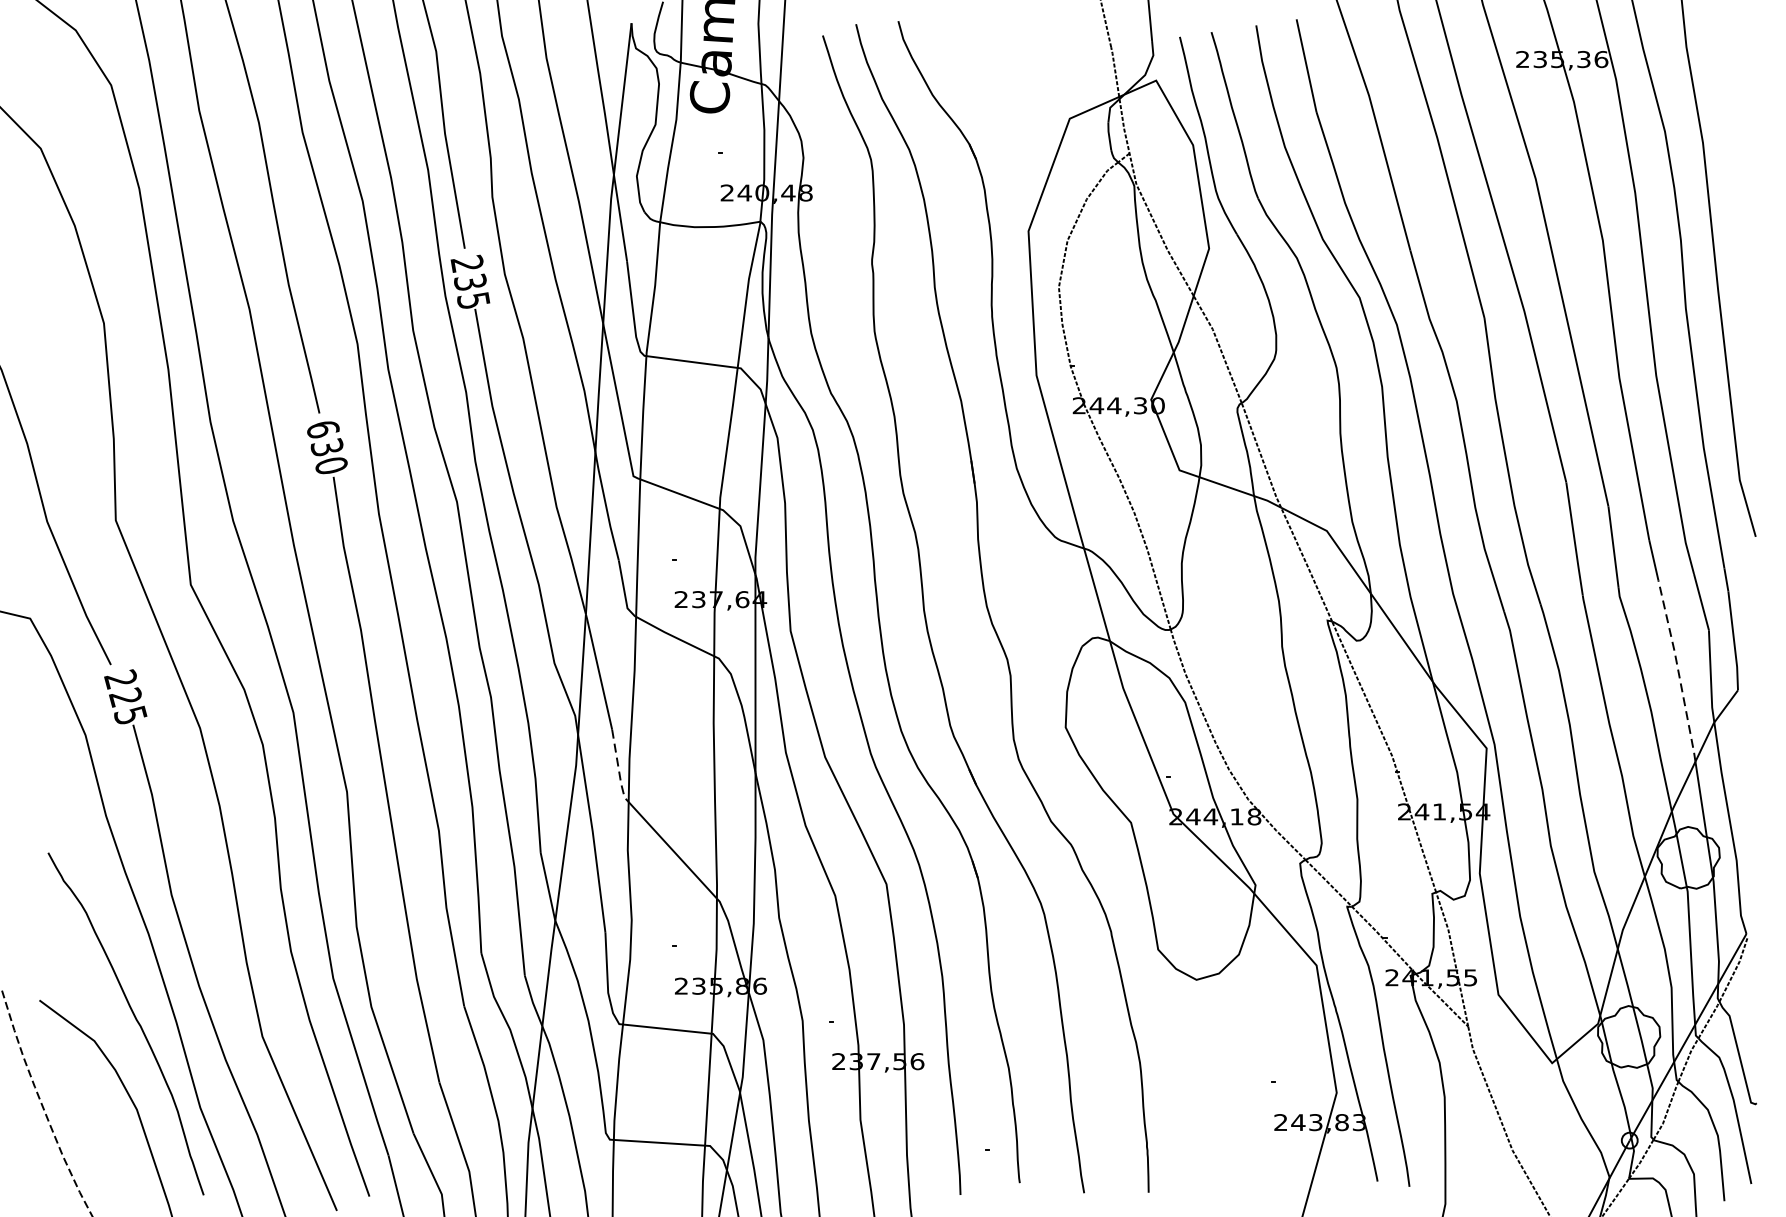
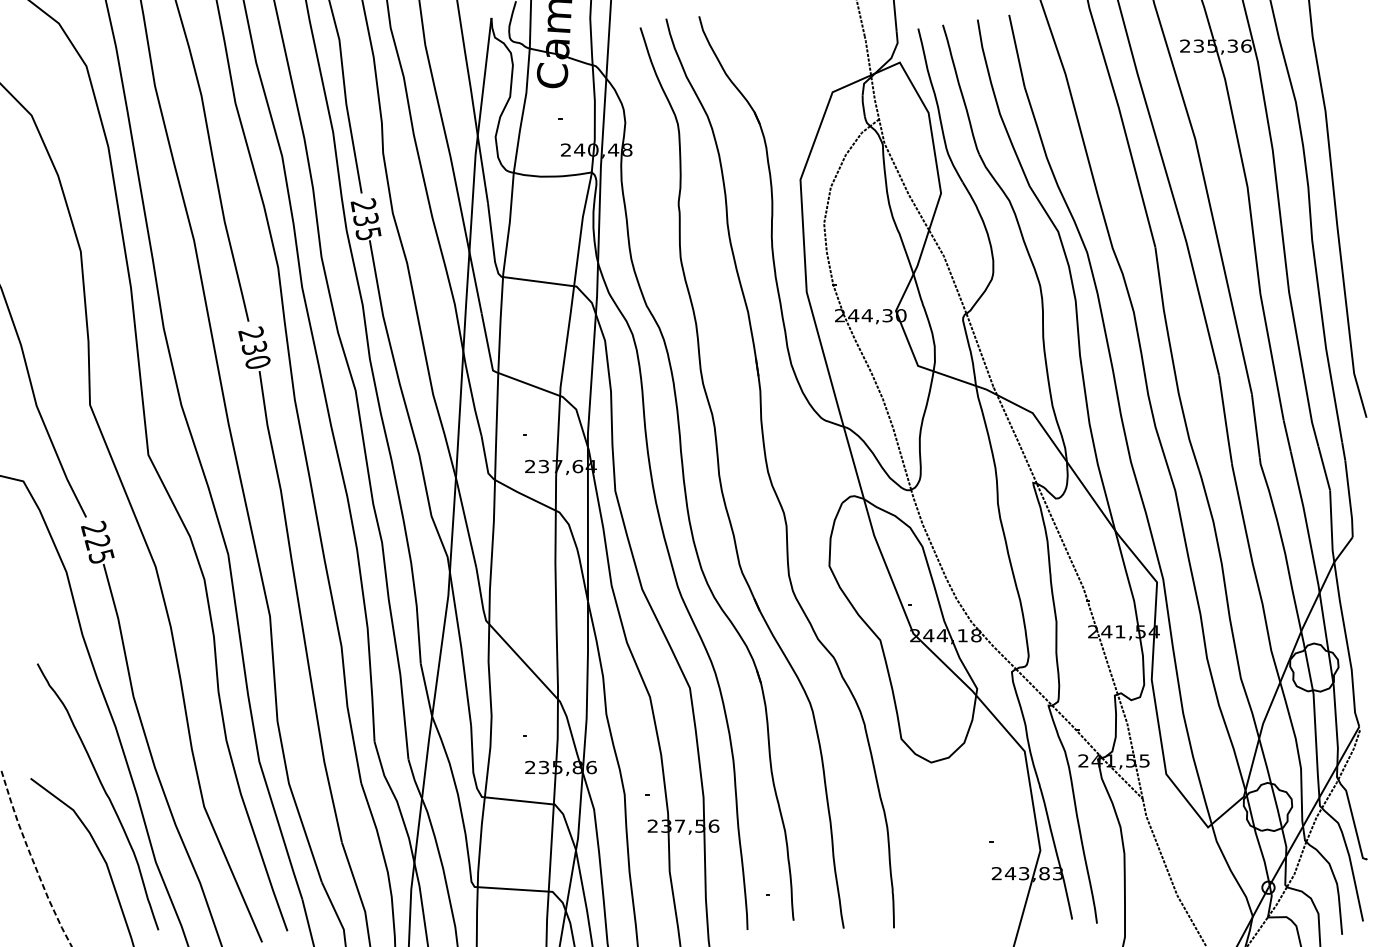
text: (323, 428) -> (251, 333), 630 -> 230
line: (1678, 671) -> (1306, 522), dashed -> solid
line: (618, 769) -> (481, 598), dashed -> solid

